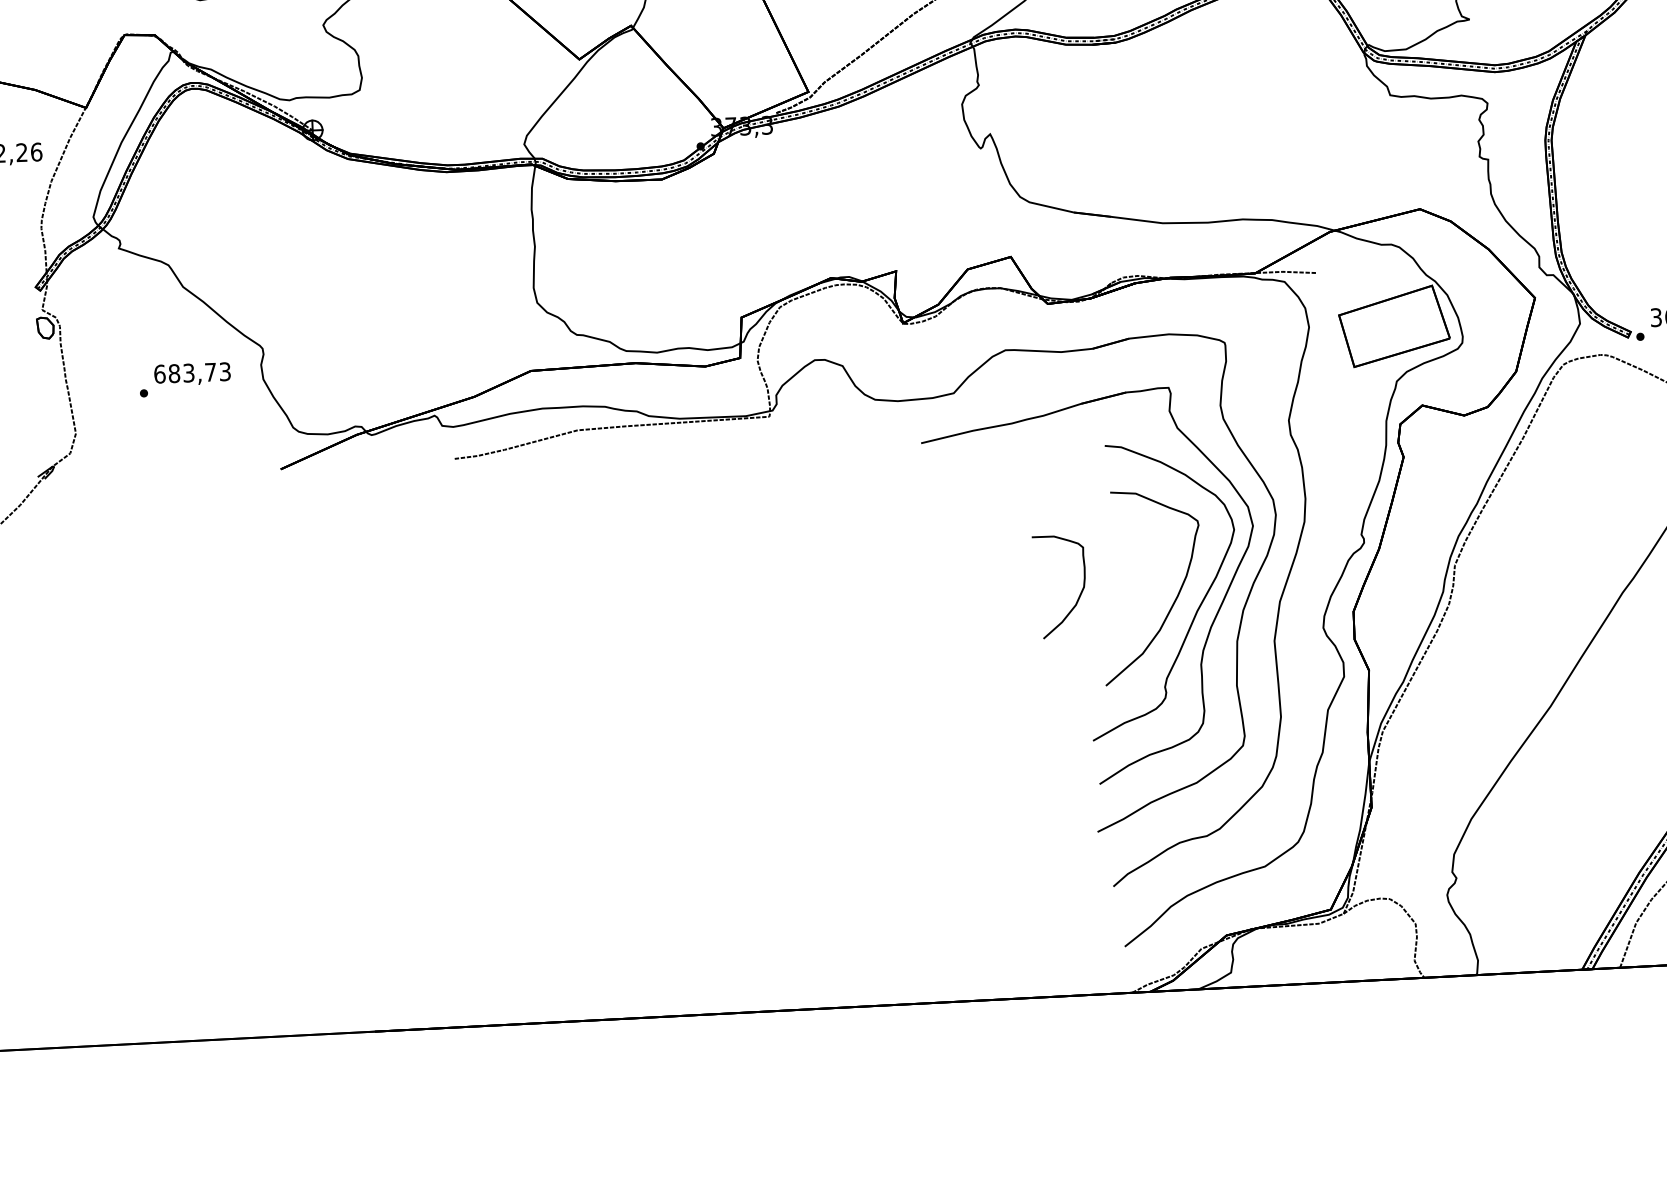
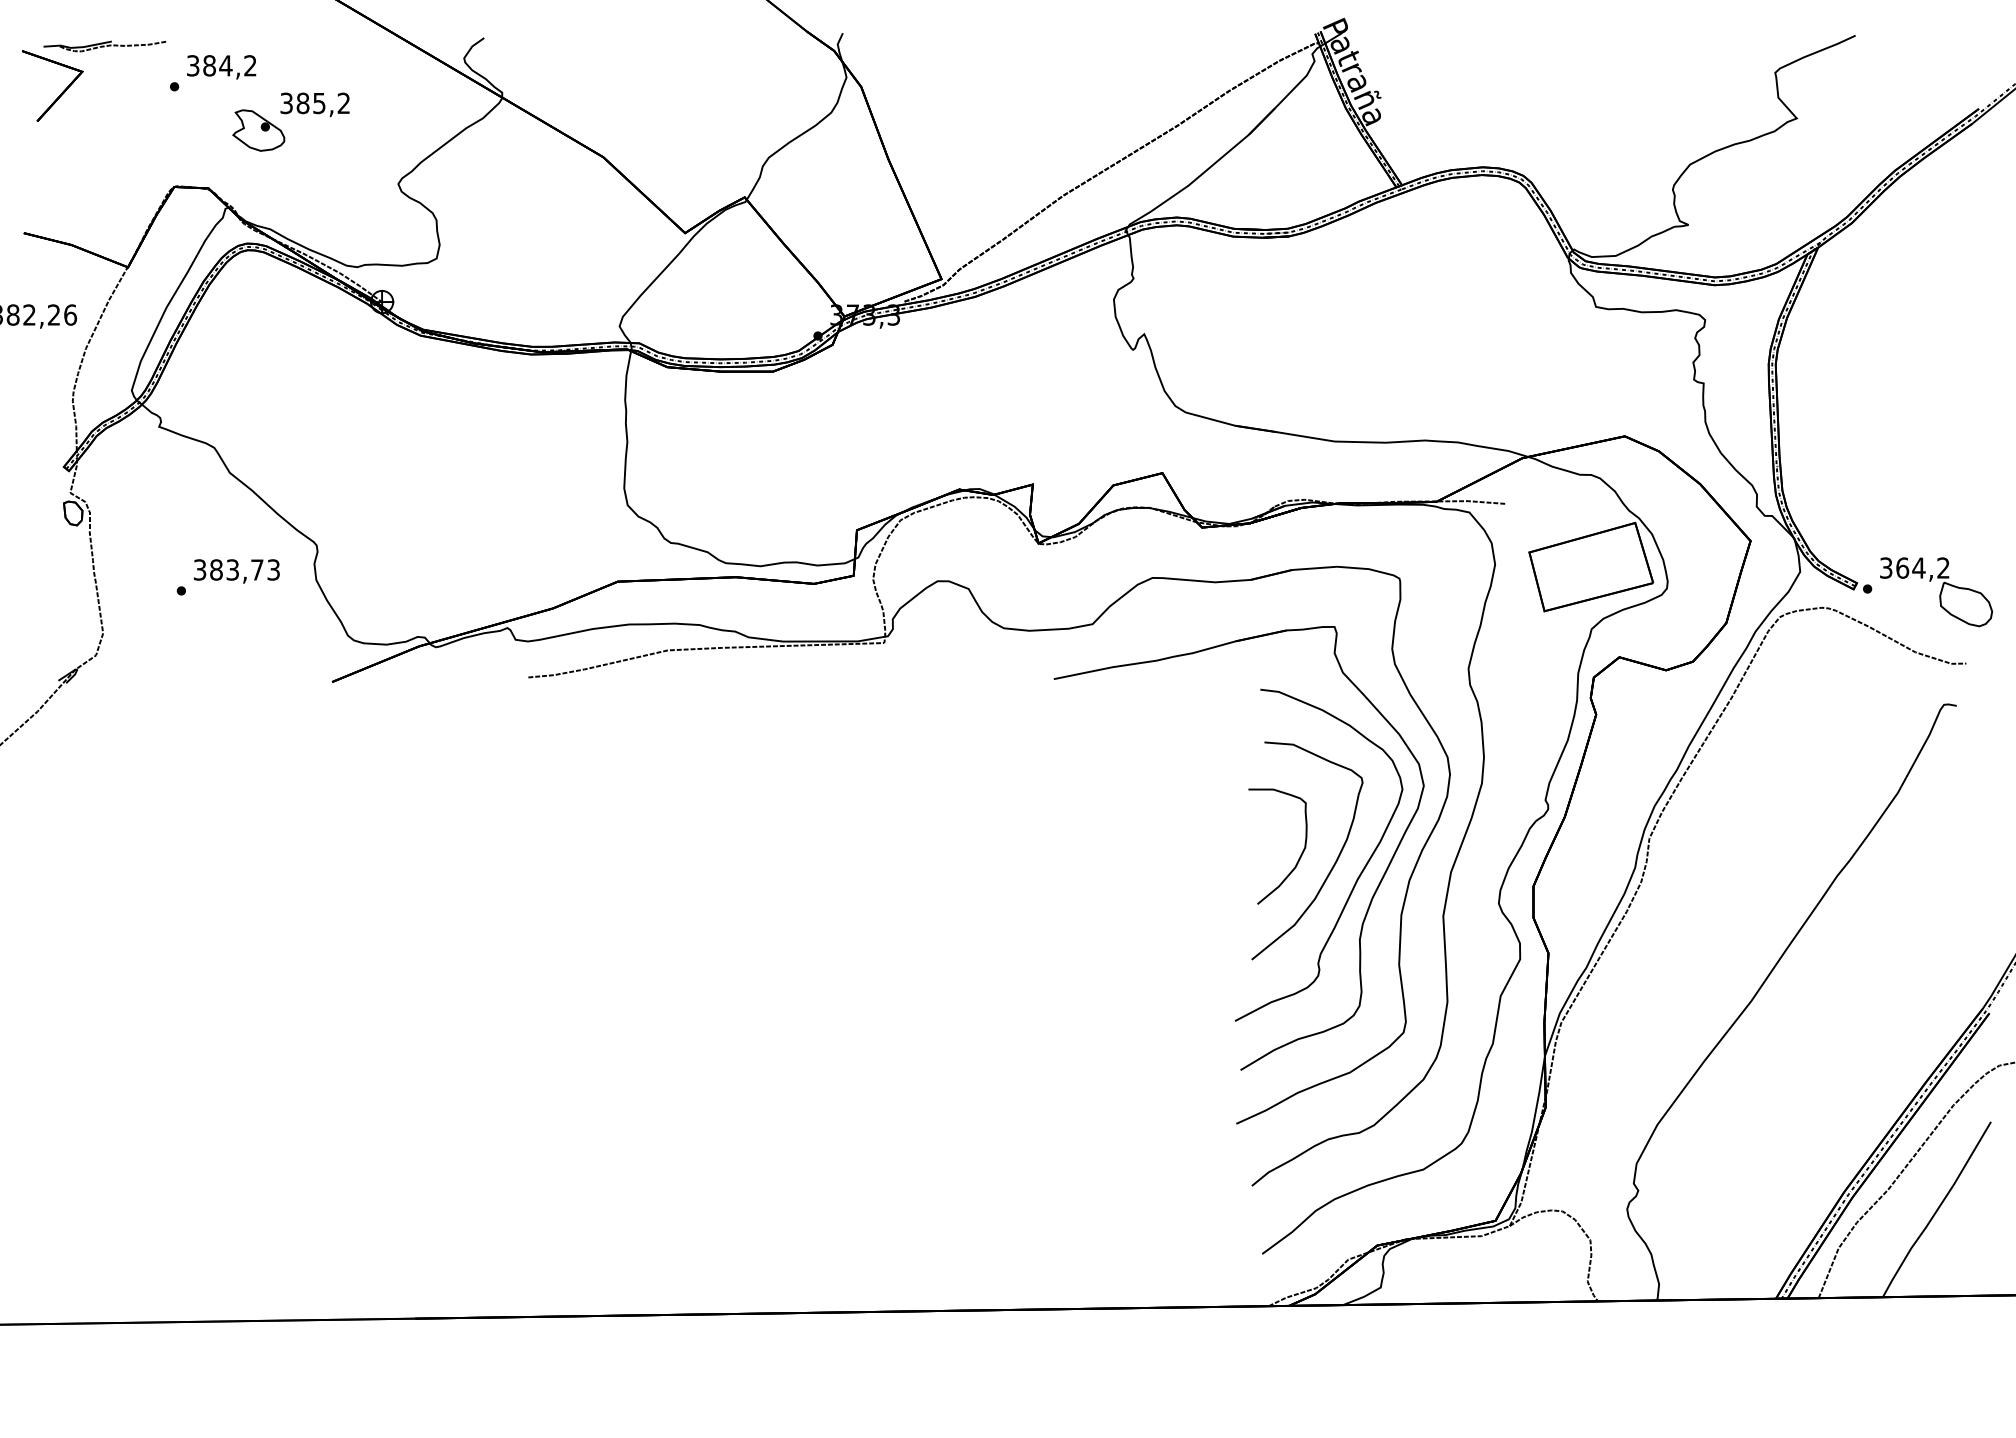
text: (159, 373) -> (199, 569), 683,73 -> 383,73
curve: (1079, 595) -> (1299, 856), moved

